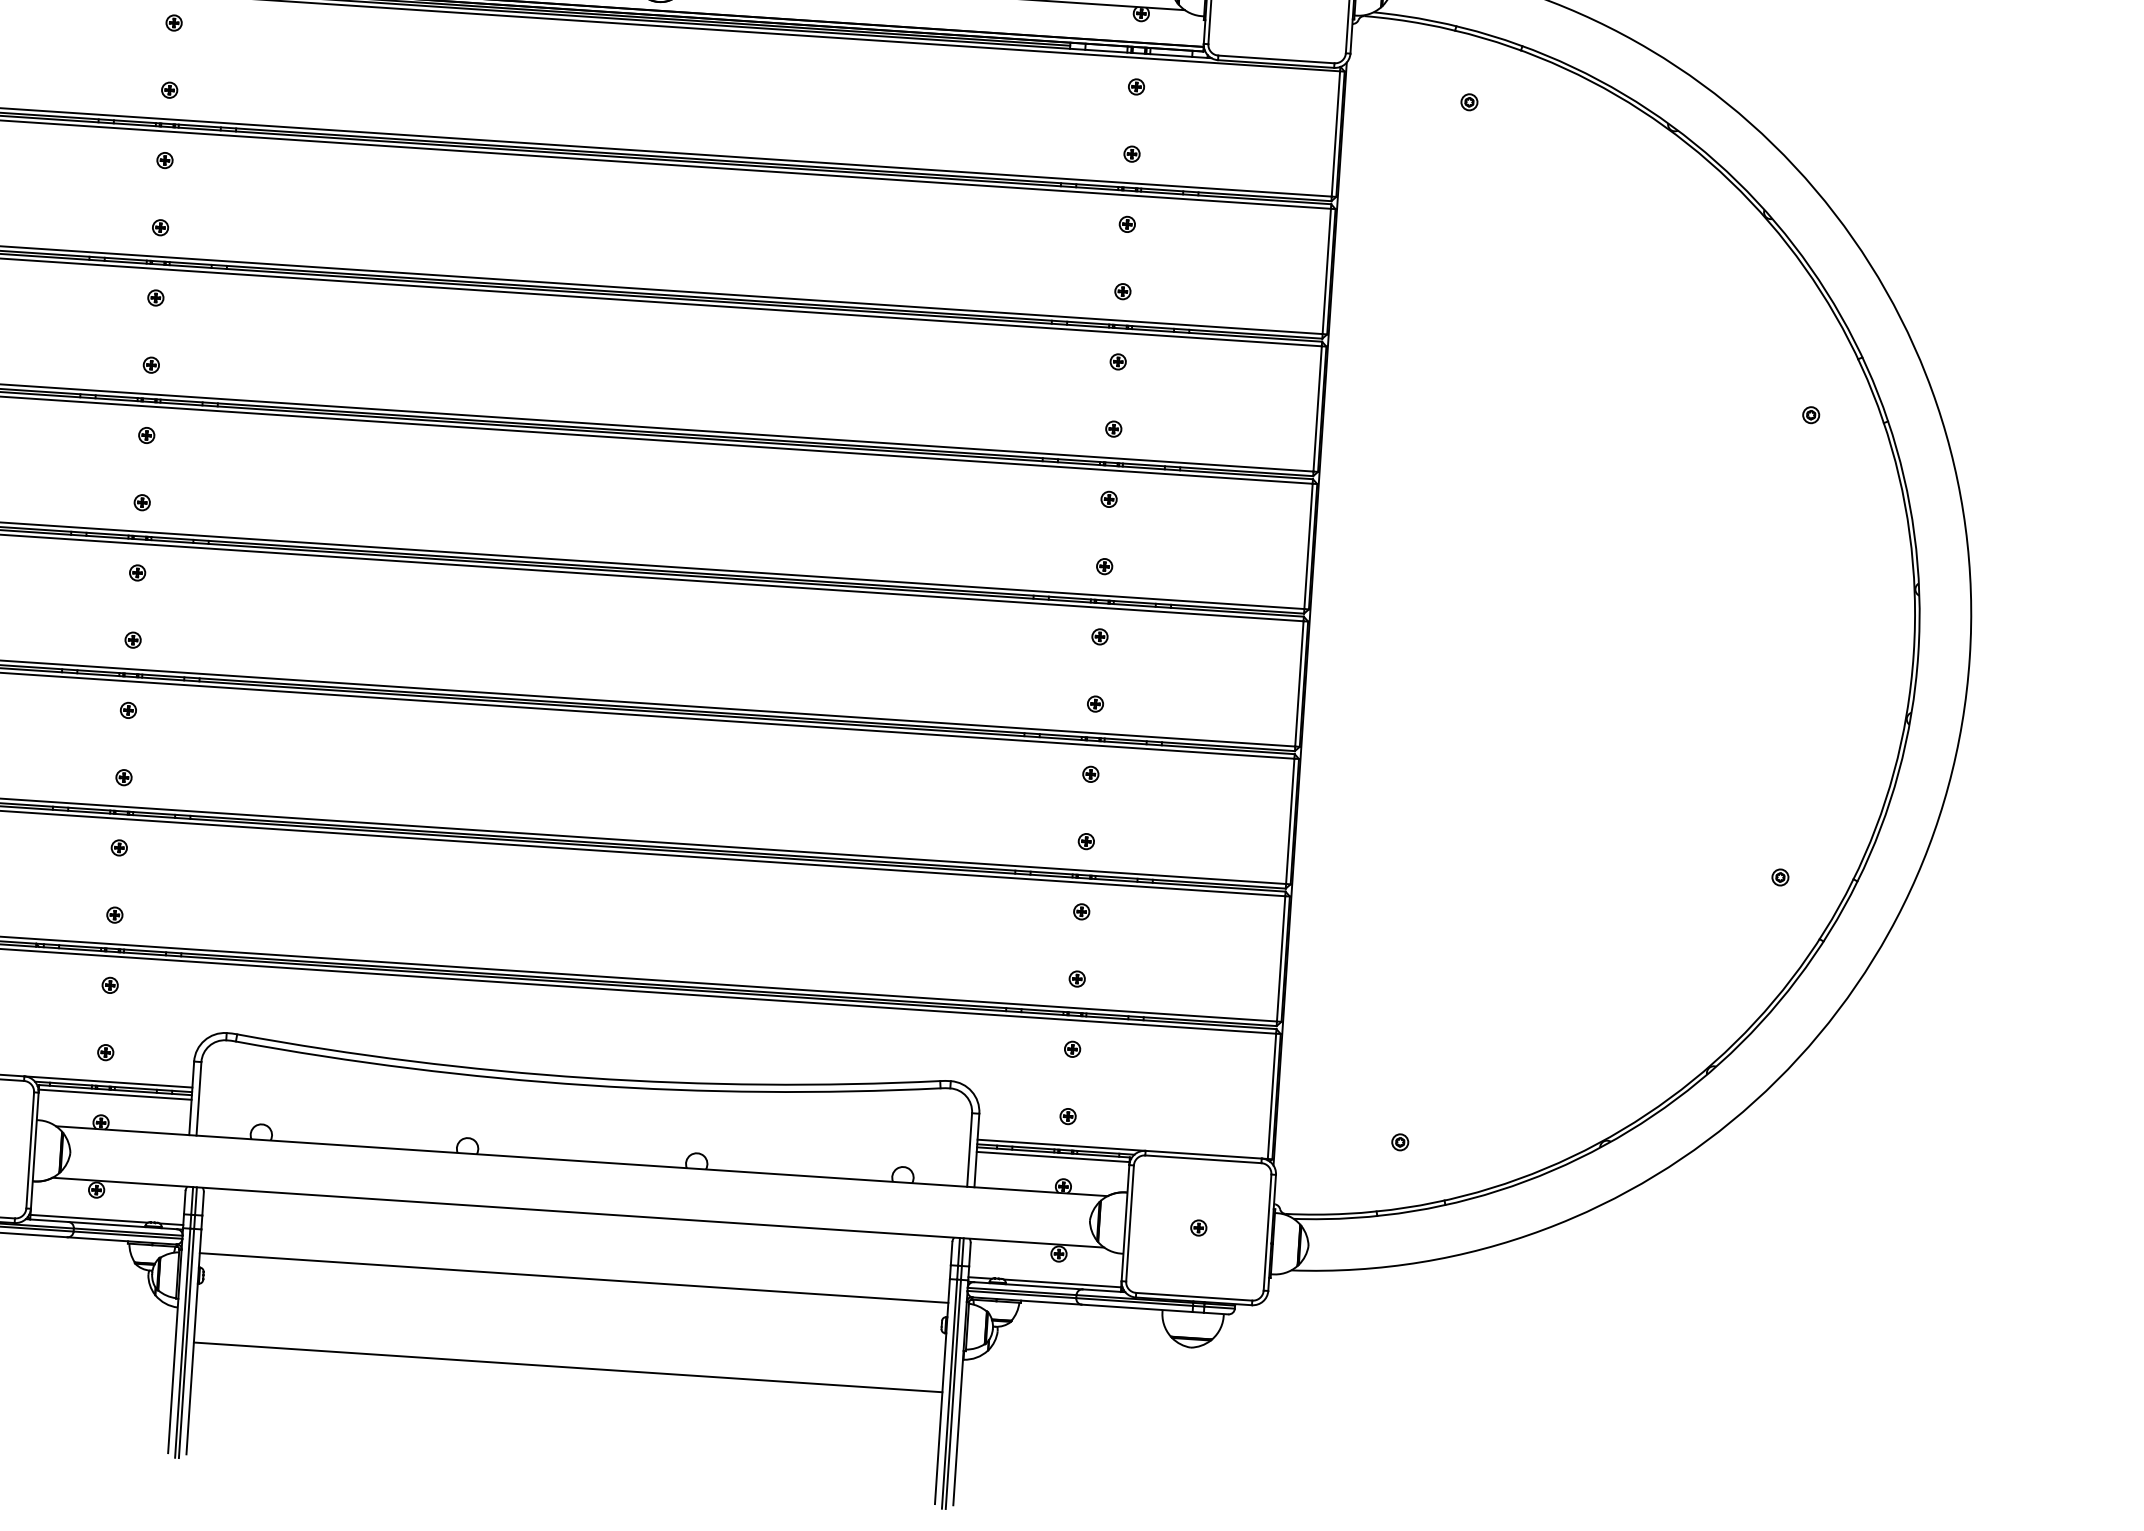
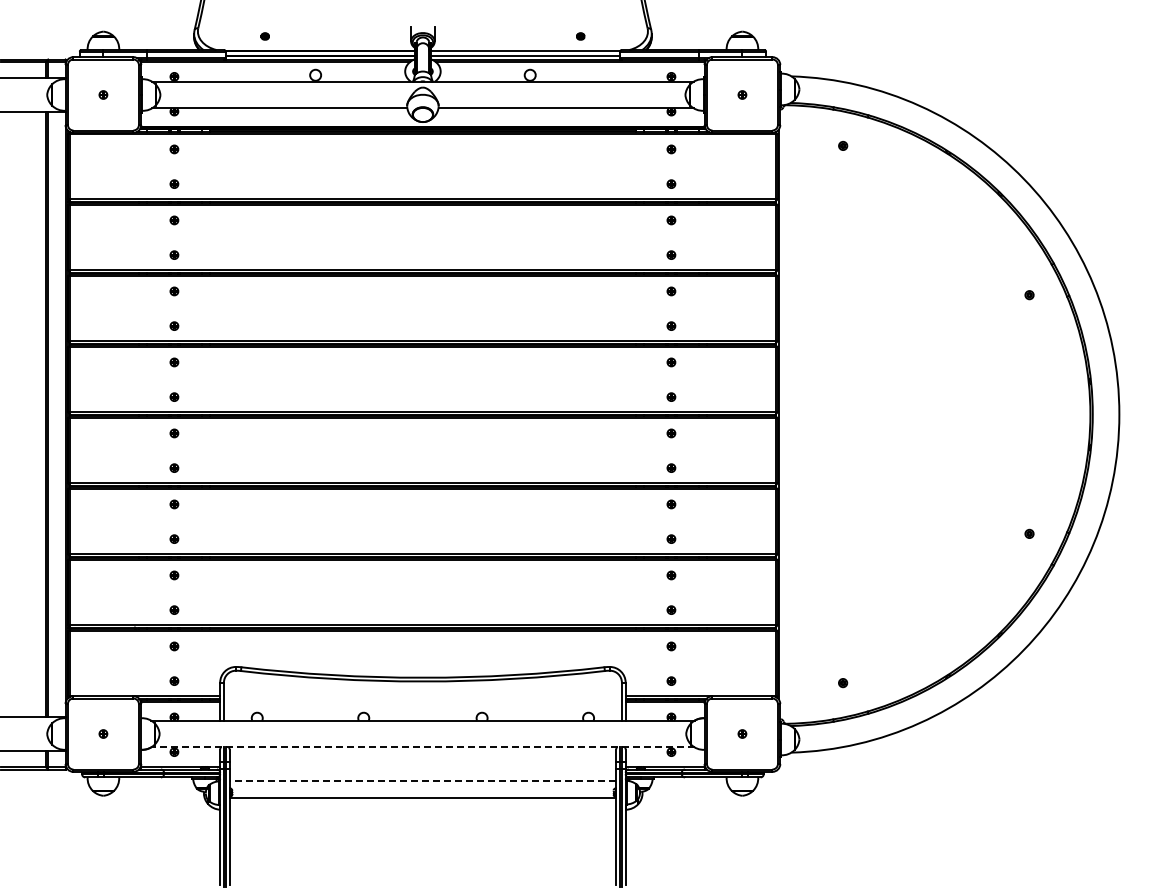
line: (577, 1212) -> (422, 747), solid -> dashed
line: (573, 1278) -> (422, 781), solid -> dashed
line: (567, 1367) -> (422, 798), moved

